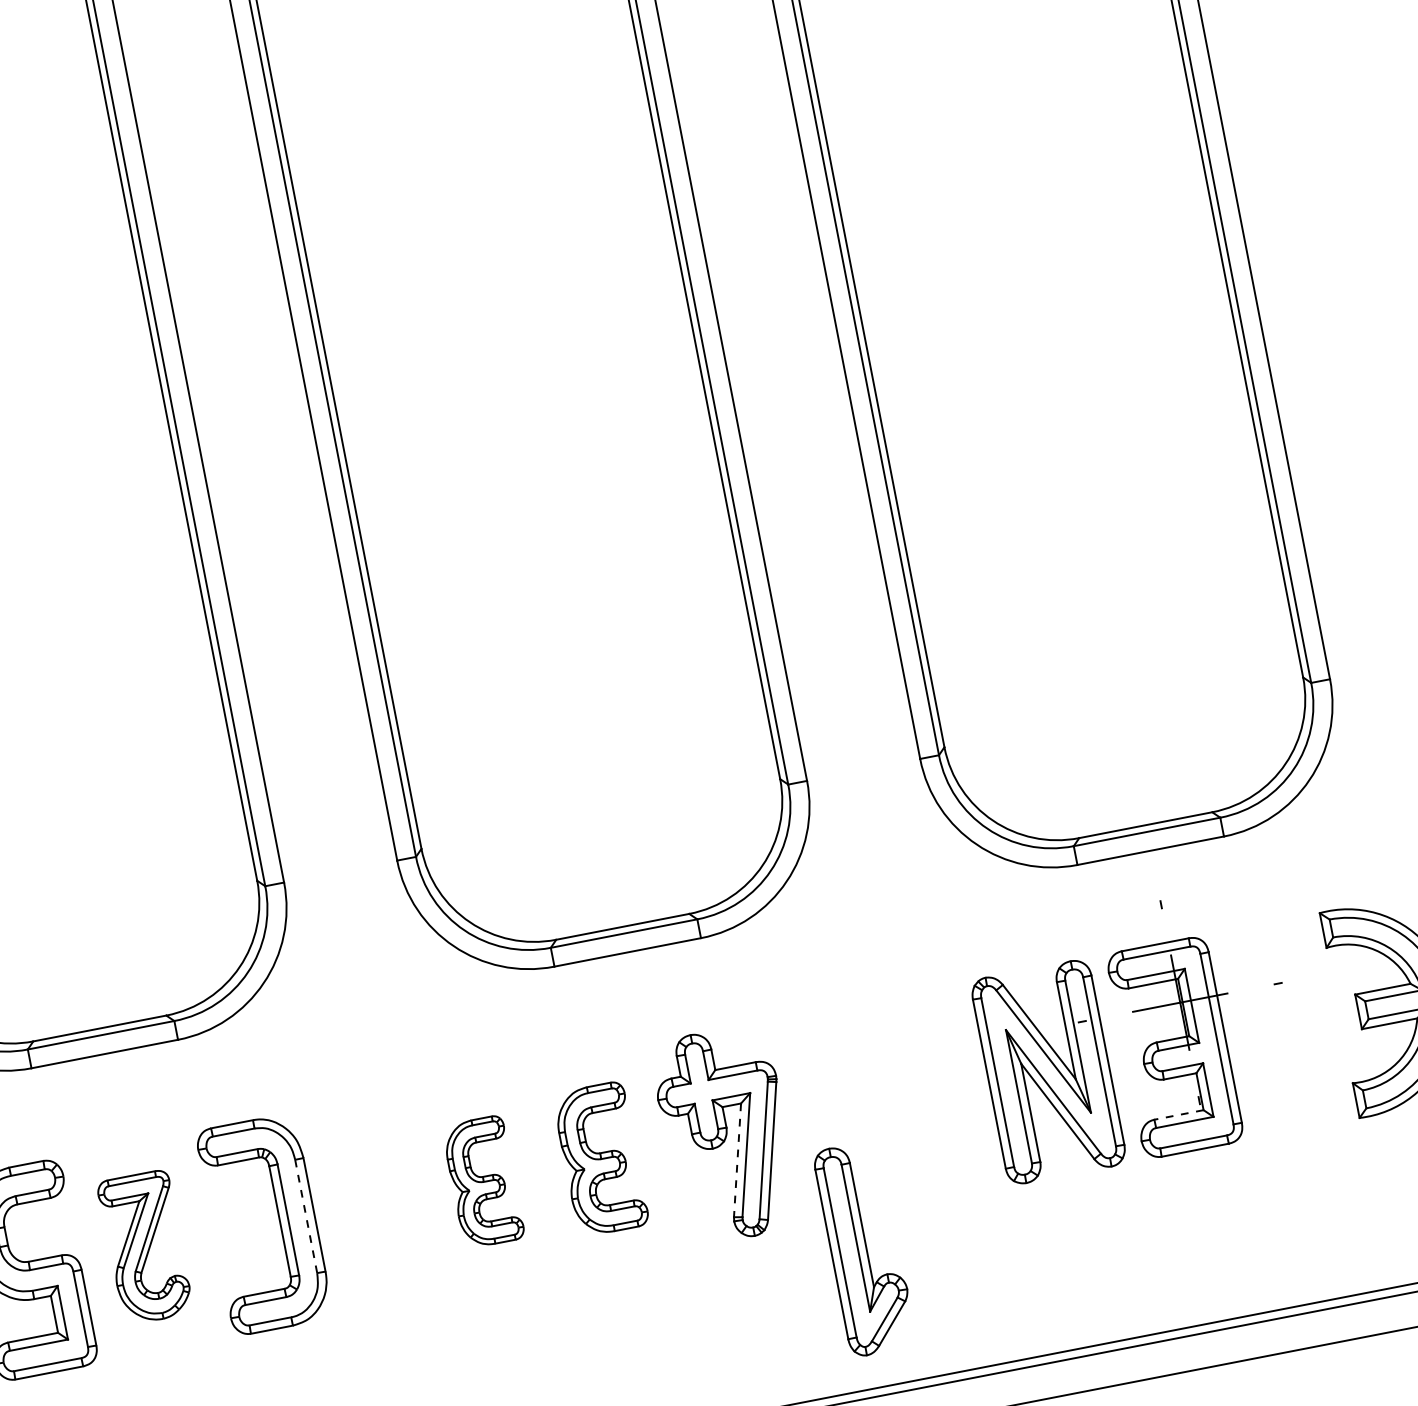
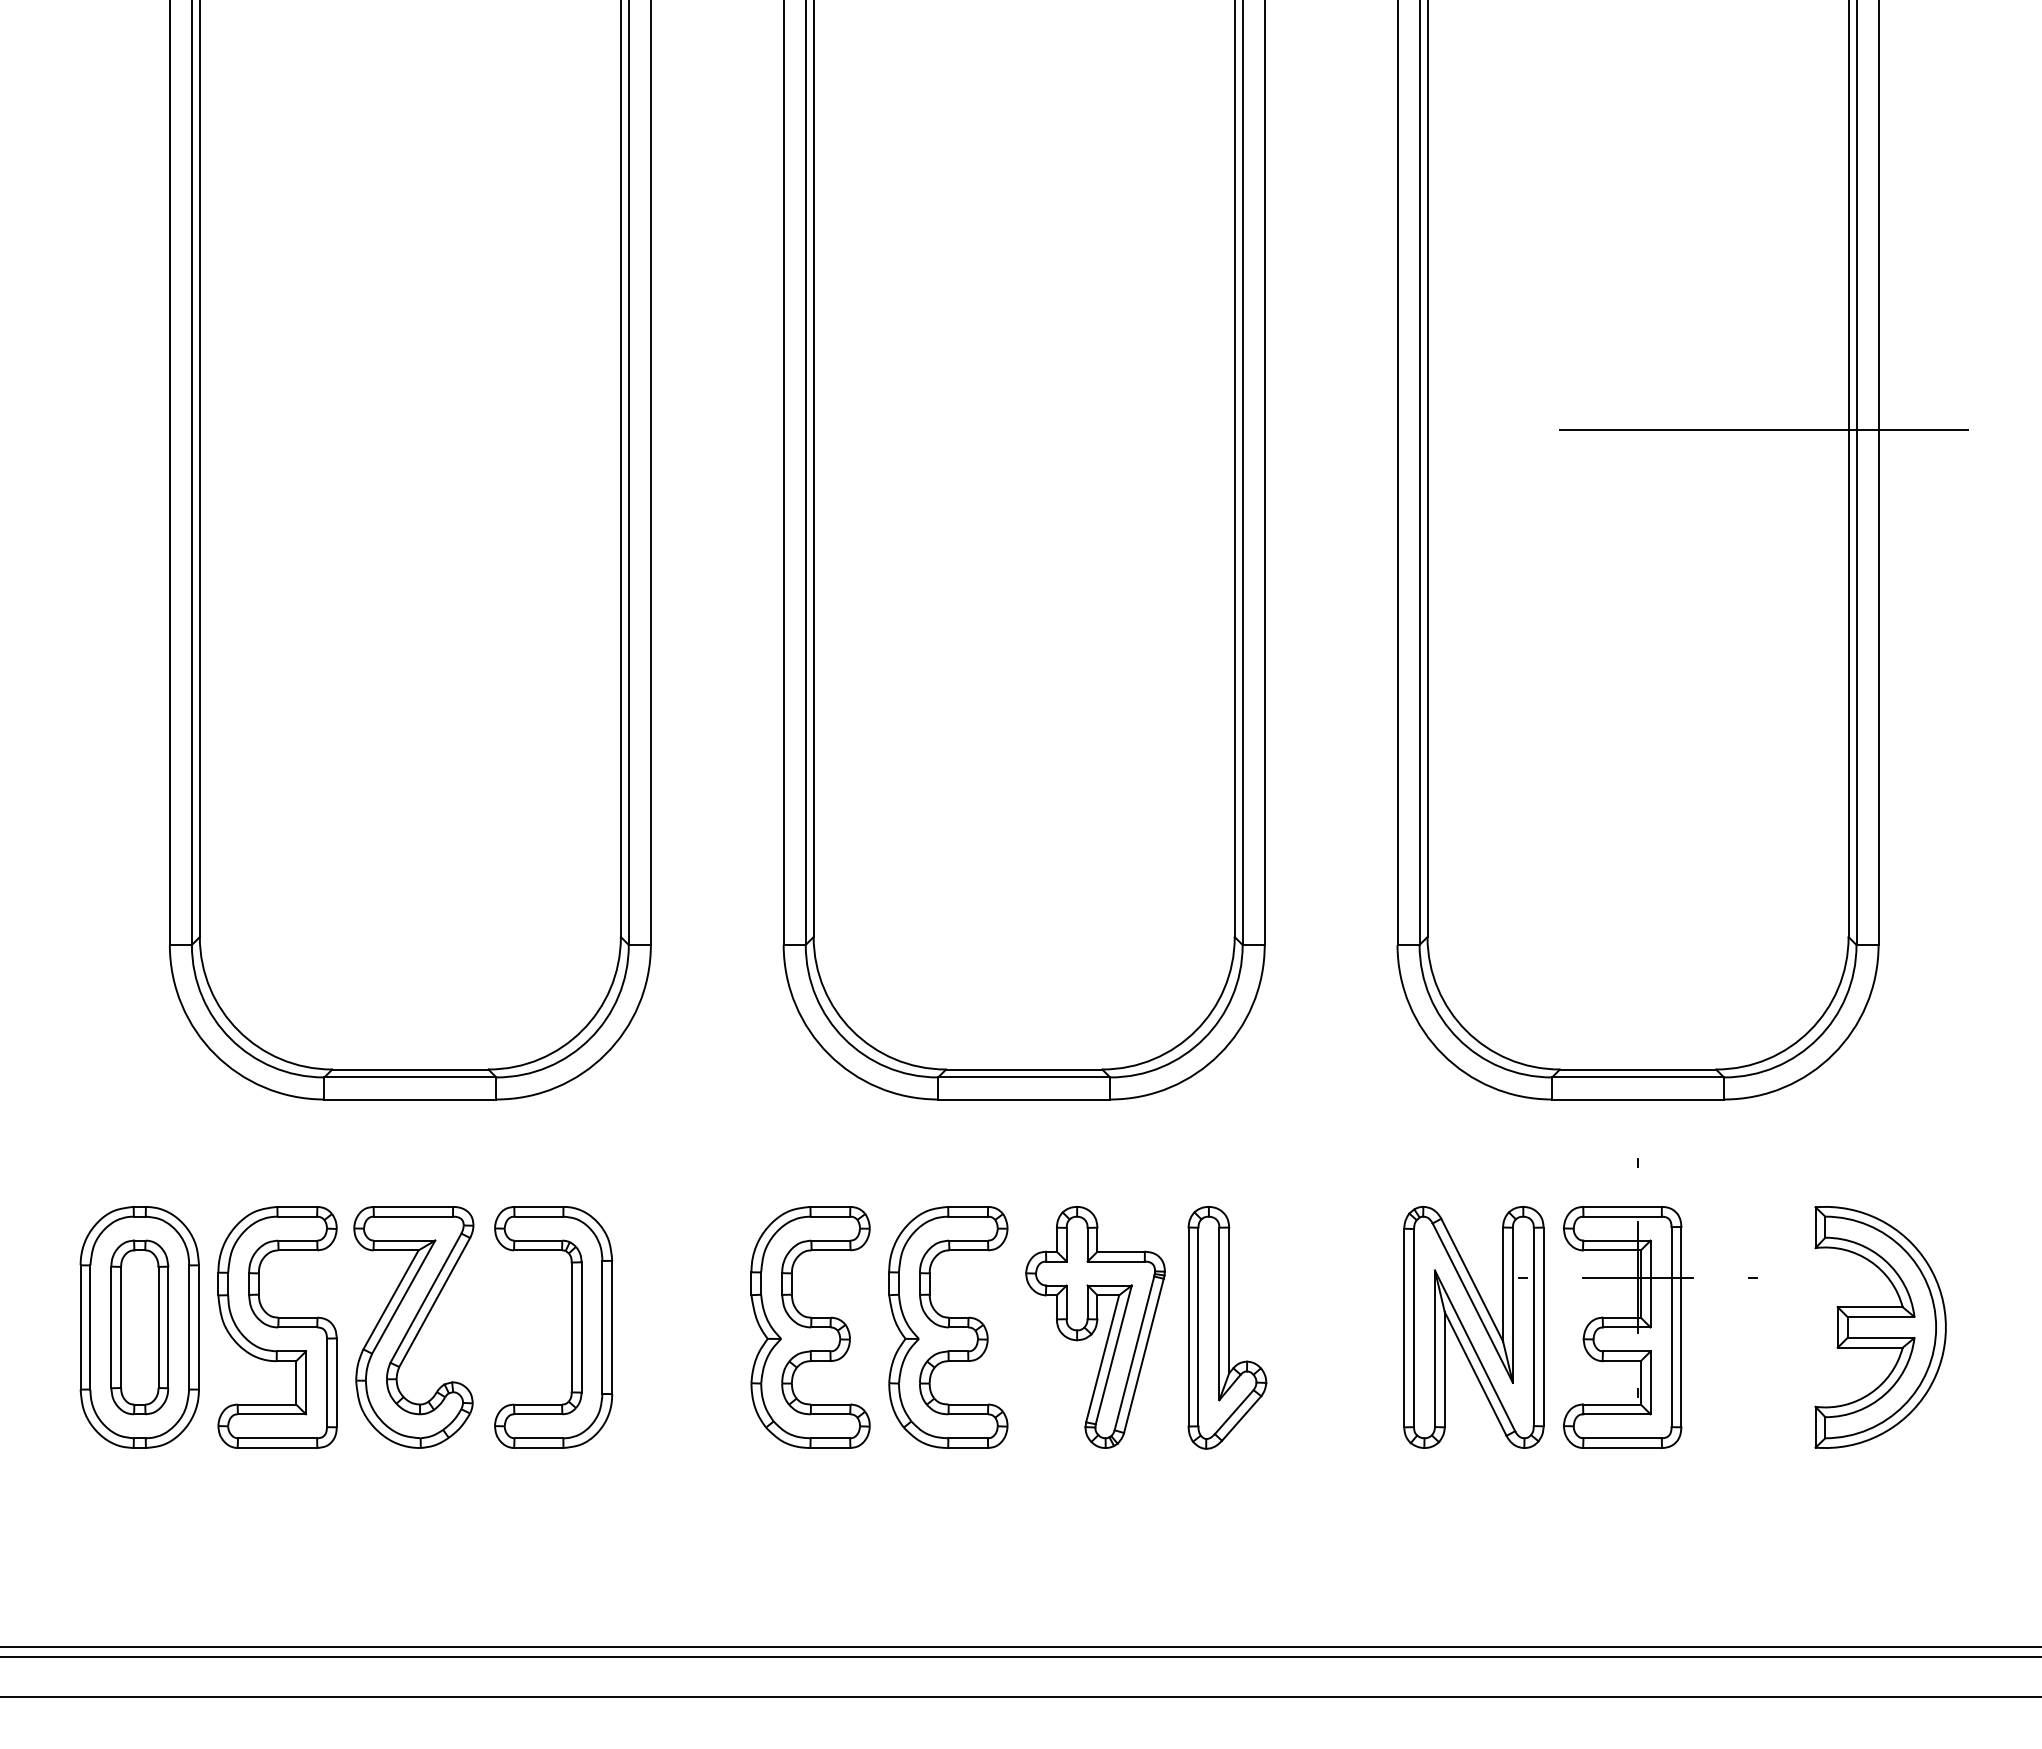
line: (1146, 260) -> (1763, 430), added
line: (1178, 1114) -> (1611, 1404), dashed -> solid
part: (600, 1159) -> (948, 1327), size x1.43
line: (737, 1160) -> (1102, 1358), dashed -> solid
part: (483, 1182) -> (810, 1327), size x1.67
line: (306, 1216) -> (602, 1327), dashed -> solid
part: (145, 1247) -> (413, 1327), size x1.43
part: (865, 1248) -> (1227, 1327), moved

